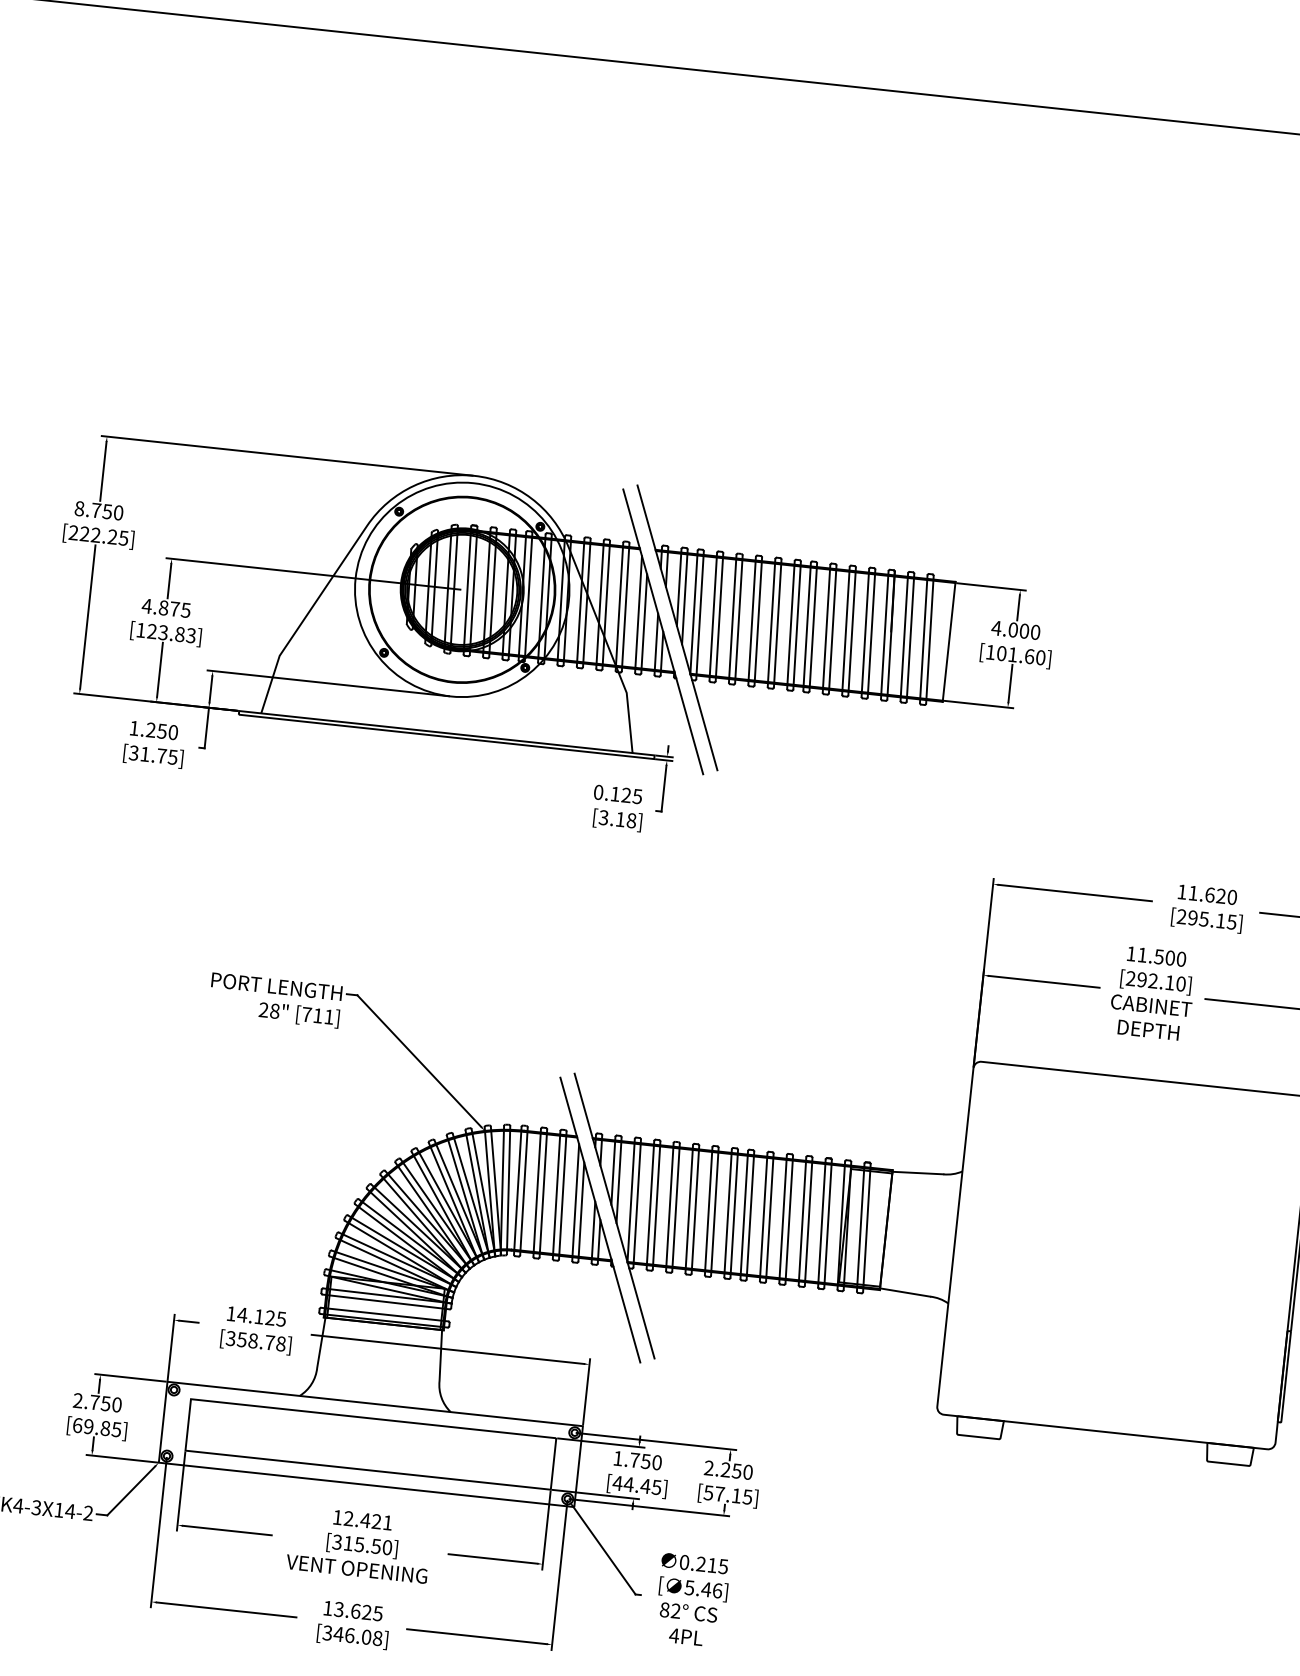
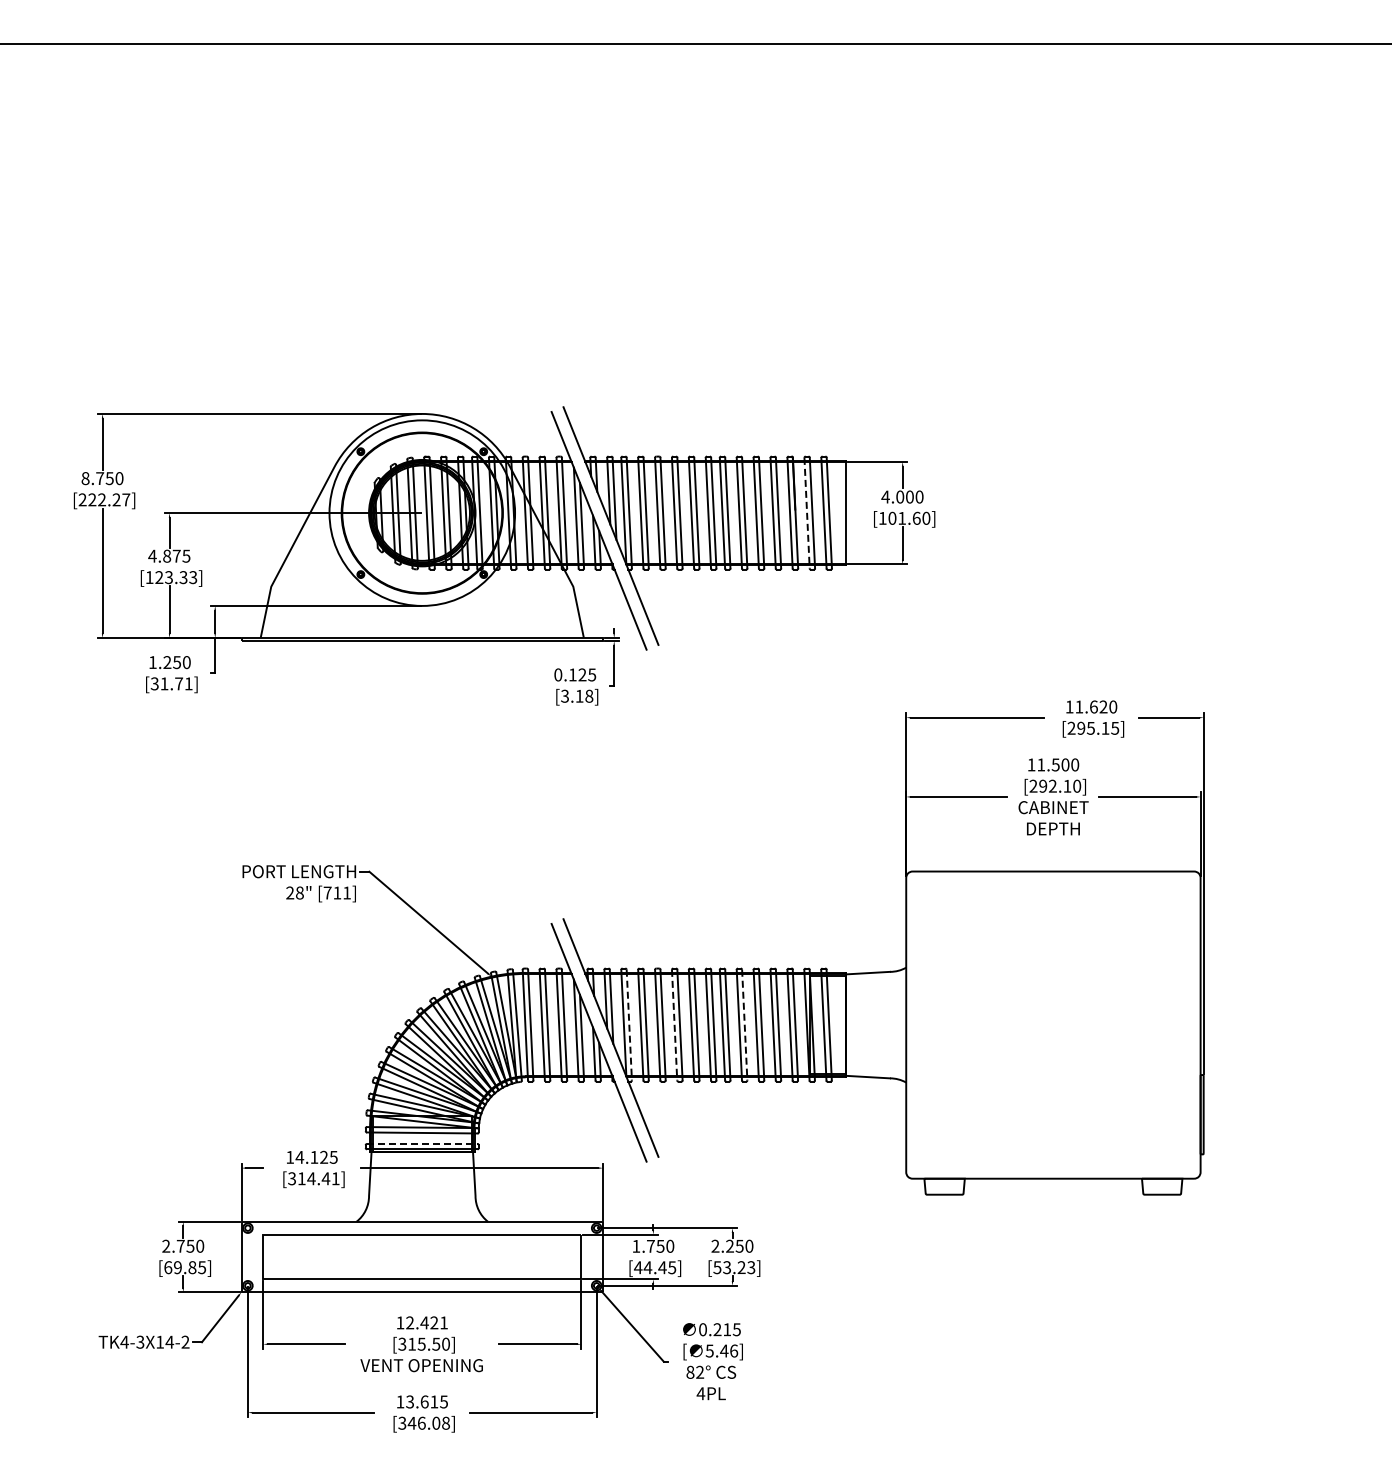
text: (124, 537) -> (126, 499), [222.25] -> [222.27]
text: (179, 634) -> (183, 577), [123.83] -> [123.33]
line: (904, 637) -> (807, 513), solid -> dashed
text: (172, 756) -> (188, 683), [31.75] -> [31.71]
line: (637, 1203) -> (629, 1025), solid -> dashed
line: (689, 1209) -> (674, 1025), solid -> dashed
line: (769, 1218) -> (744, 1025), solid -> dashed
line: (385, 1314) -> (422, 1143), solid -> dashed
text: (261, 1341) -> (318, 1178), [358.78] -> [314.41]
text: (734, 1495) -> (739, 1267), [57.15] -> [53.23]
text: (367, 1612) -> (434, 1401), 13.625 -> 13.615

